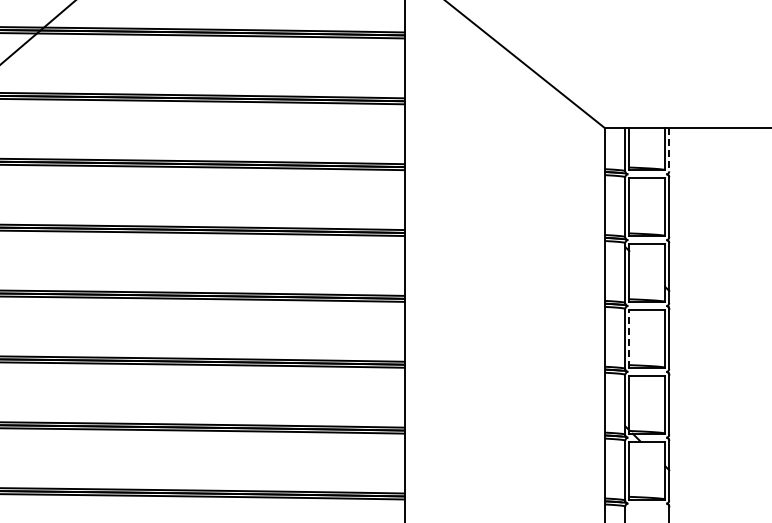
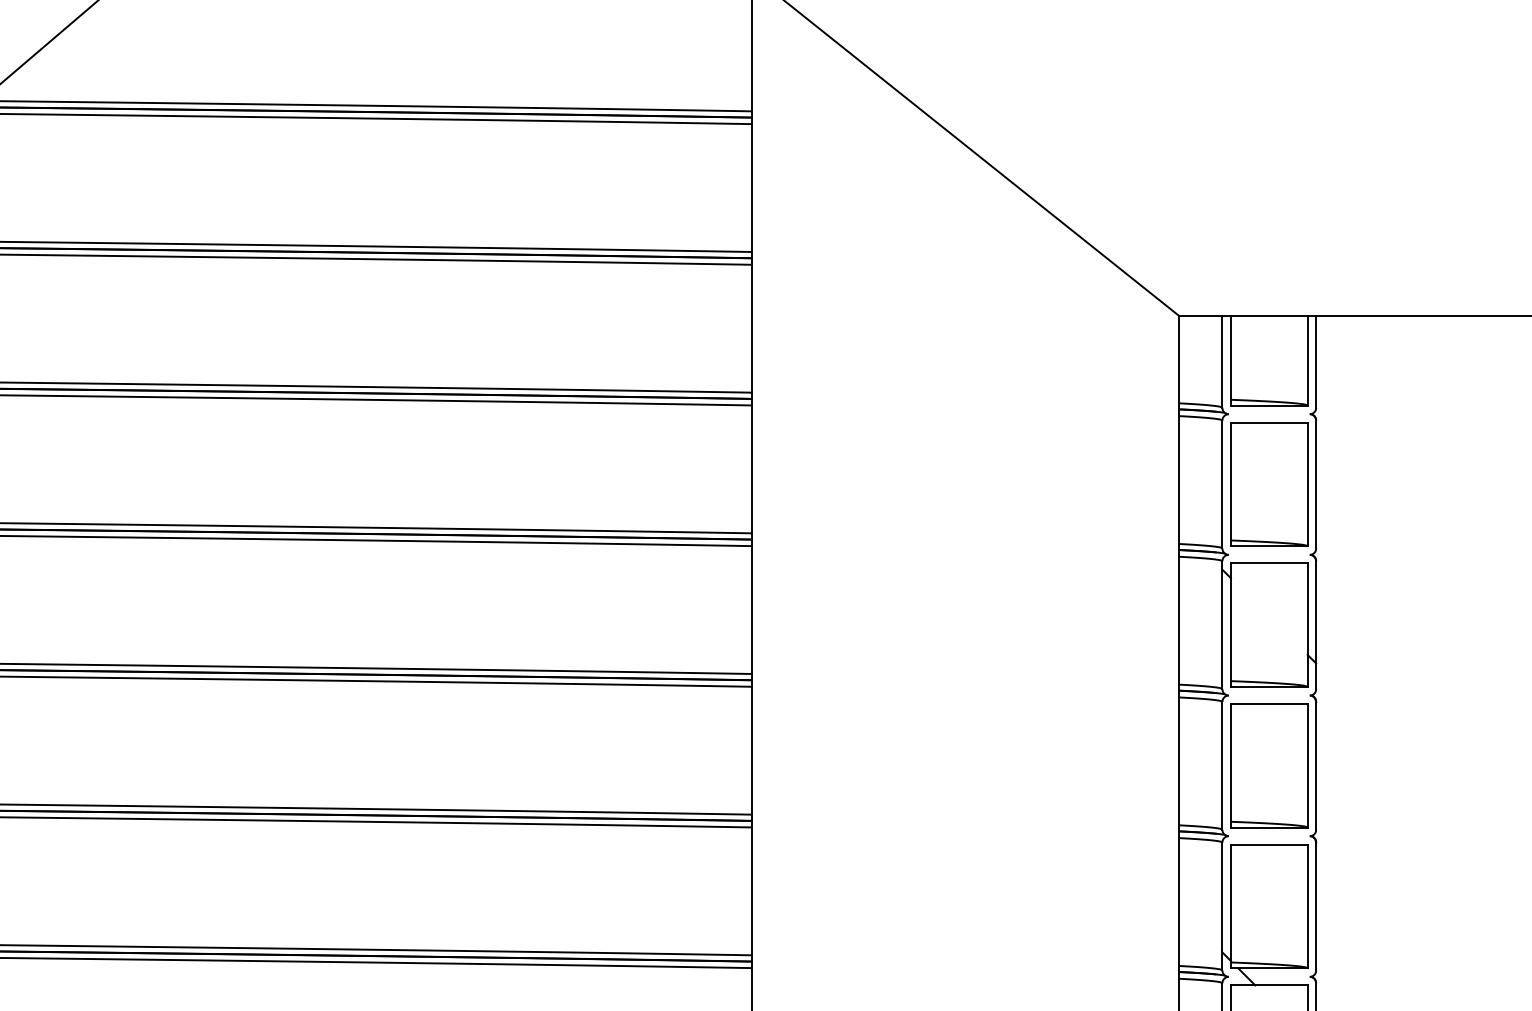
line: (669, 149) -> (1316, 361), dashed -> solid
line: (629, 338) -> (1231, 764), dashed -> solid

